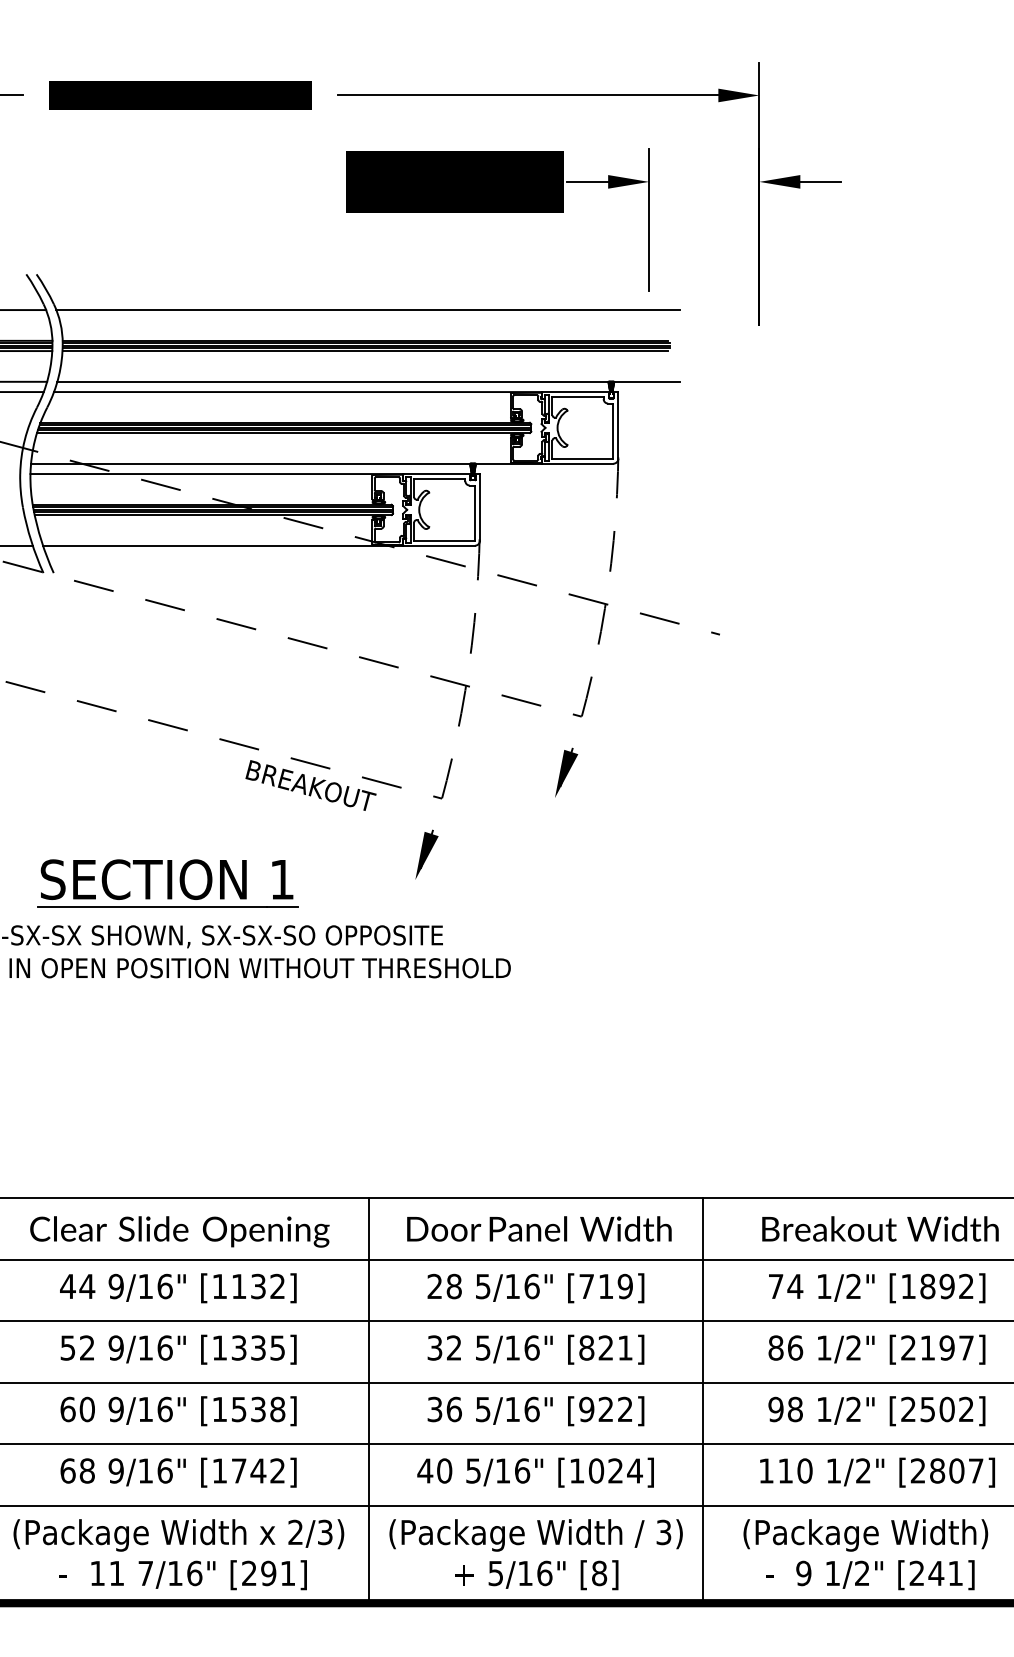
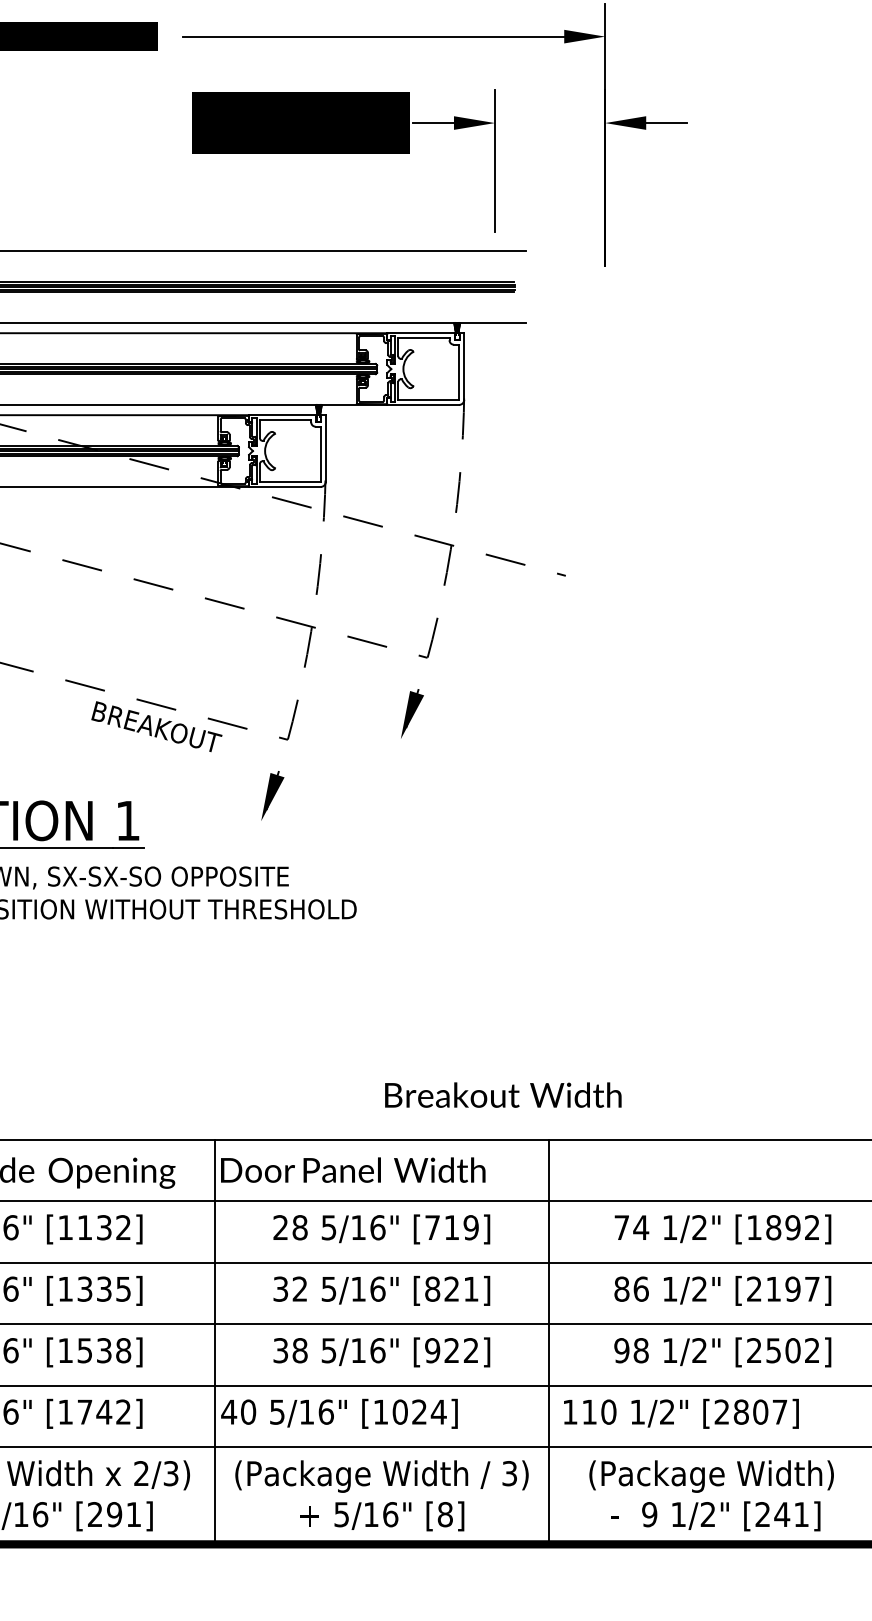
text: (539, 1228) -> (353, 1169), moved
text: (880, 1228) -> (503, 1094), moved
text: (453, 1409) -> (299, 1350), 36 -> 38
text: (535, 1472) -> (339, 1413), moved
text: (877, 1472) -> (681, 1413), moved

